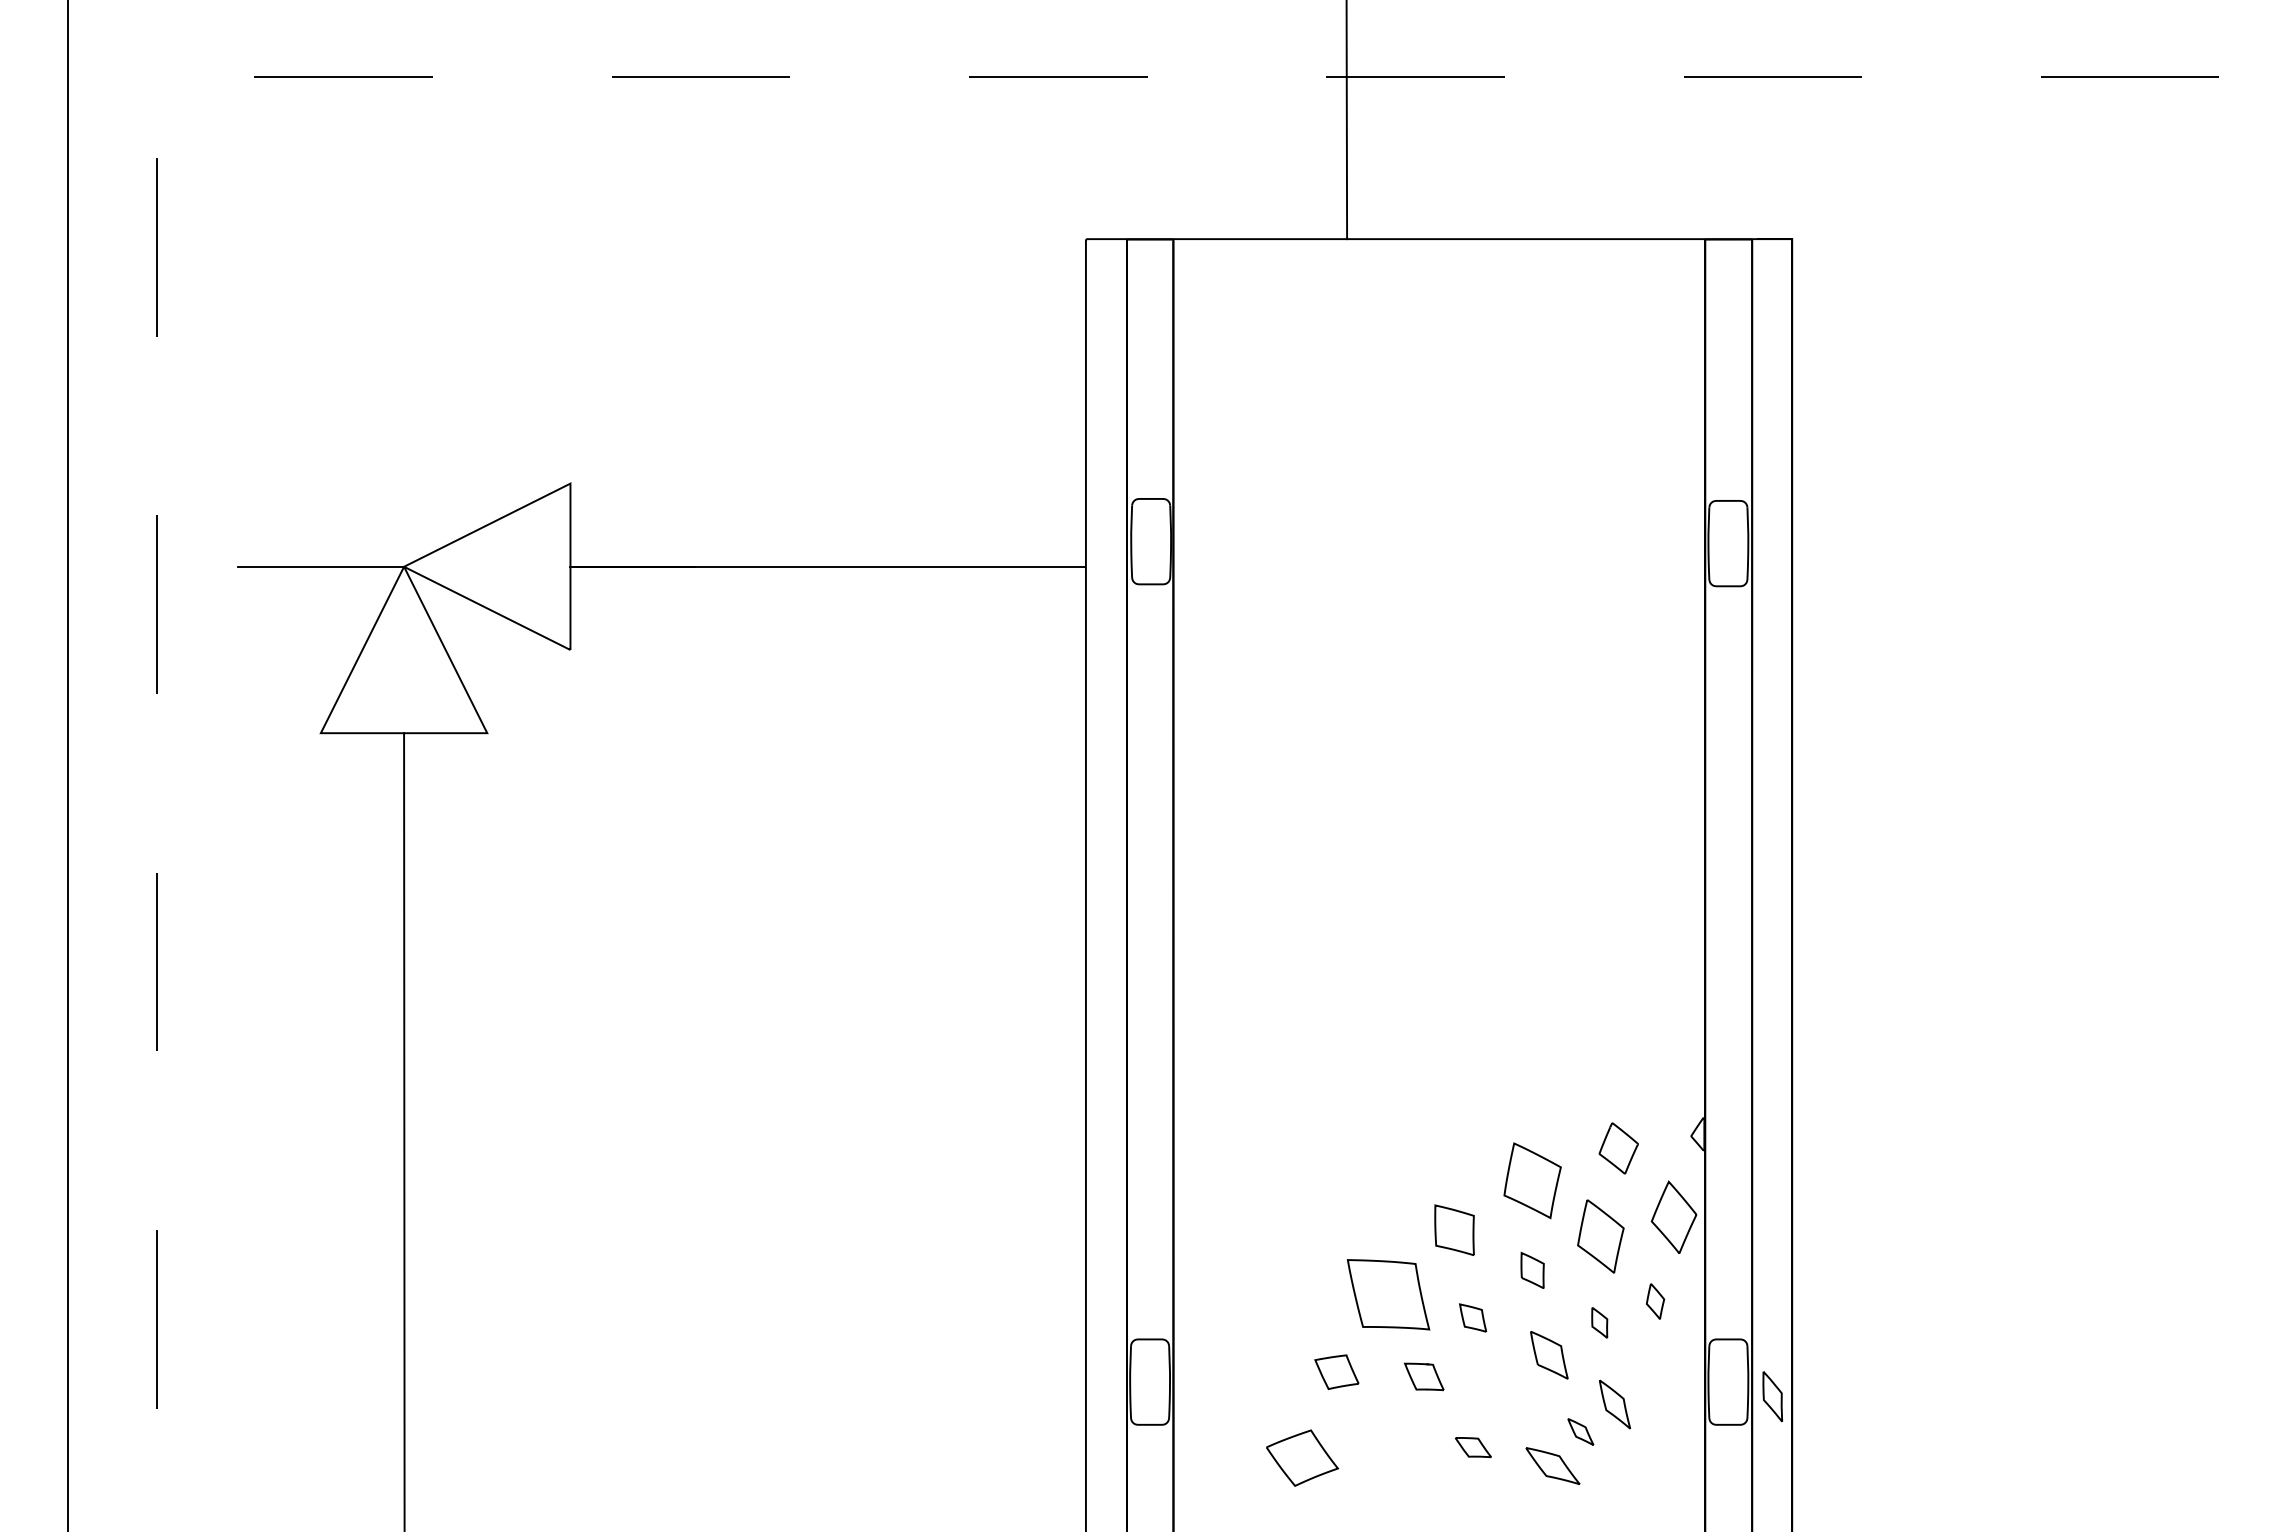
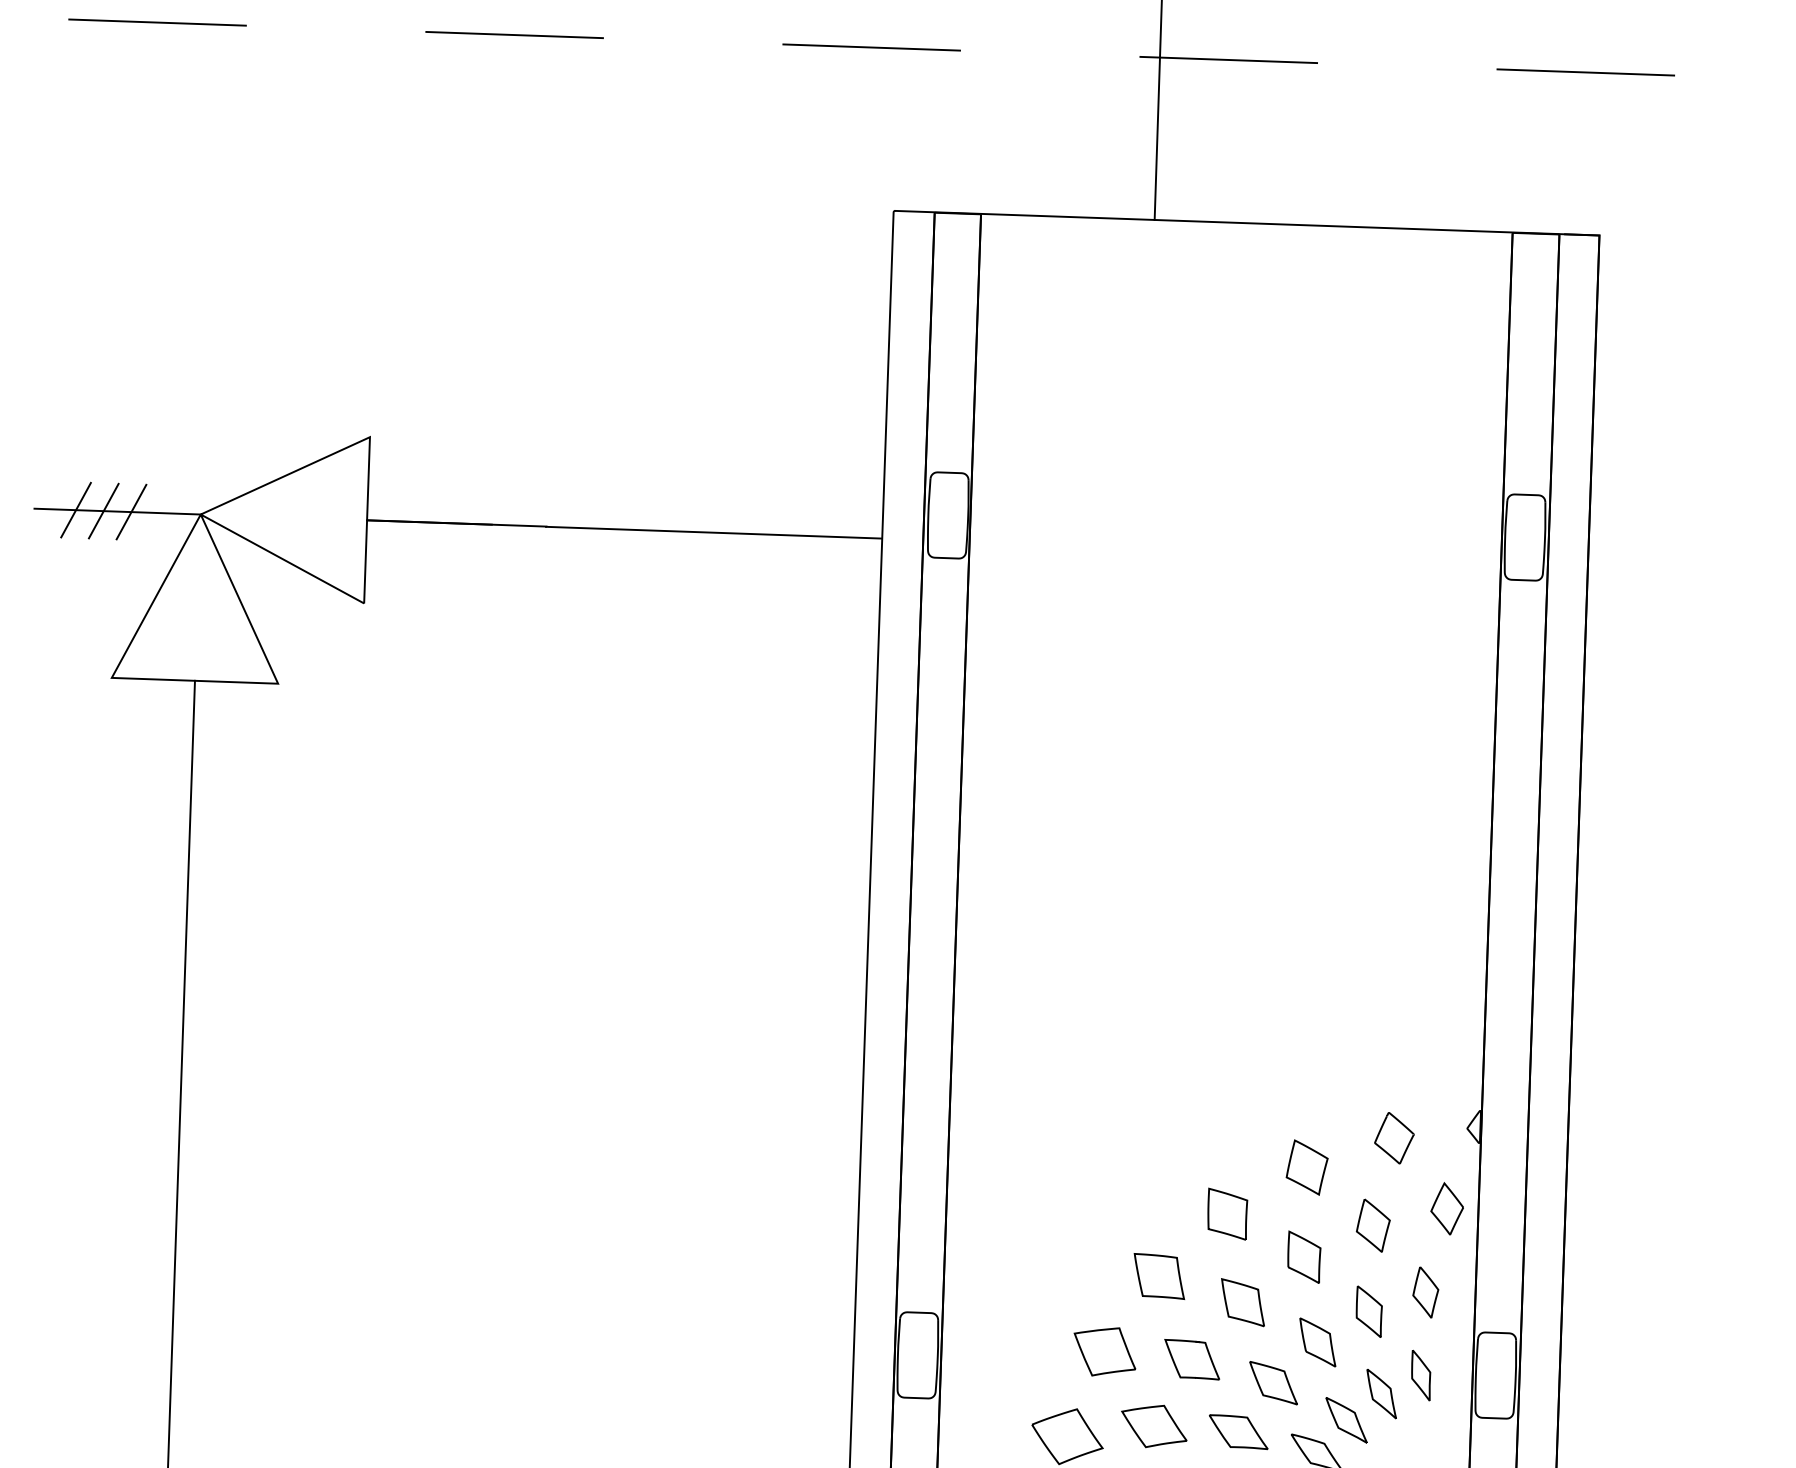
line: (279, 566) -> (76, 509), added
line: (306, 566) -> (103, 510), added
line: (334, 566) -> (131, 511), added
part: (1532, 1180) -> (1307, 1167), size x0.71
part: (1673, 1216) -> (1446, 1208), size x0.71
part: (1600, 1236) -> (1373, 1225), size x0.71
part: (1532, 1270) -> (1303, 1257), size x1.43
part: (1388, 1294) -> (1159, 1276), size x0.62
part: (1655, 1301) -> (1425, 1292), size x1.43
part: (1472, 1317) -> (1242, 1302), size x1.67
part: (1599, 1322) -> (1369, 1311), size x1.67
part: (1336, 1372) -> (1104, 1352), size x1.43
part: (1423, 1376) -> (1191, 1359), size x1.43
part: (1772, 1396) -> (1420, 1375), moved
part: (1506, 1397) -> (1273, 1383), added
part: (1580, 1431) -> (1346, 1419), size x1.67
part: (1388, 1444) -> (1153, 1426), added
part: (1473, 1447) -> (1238, 1432), size x1.67

